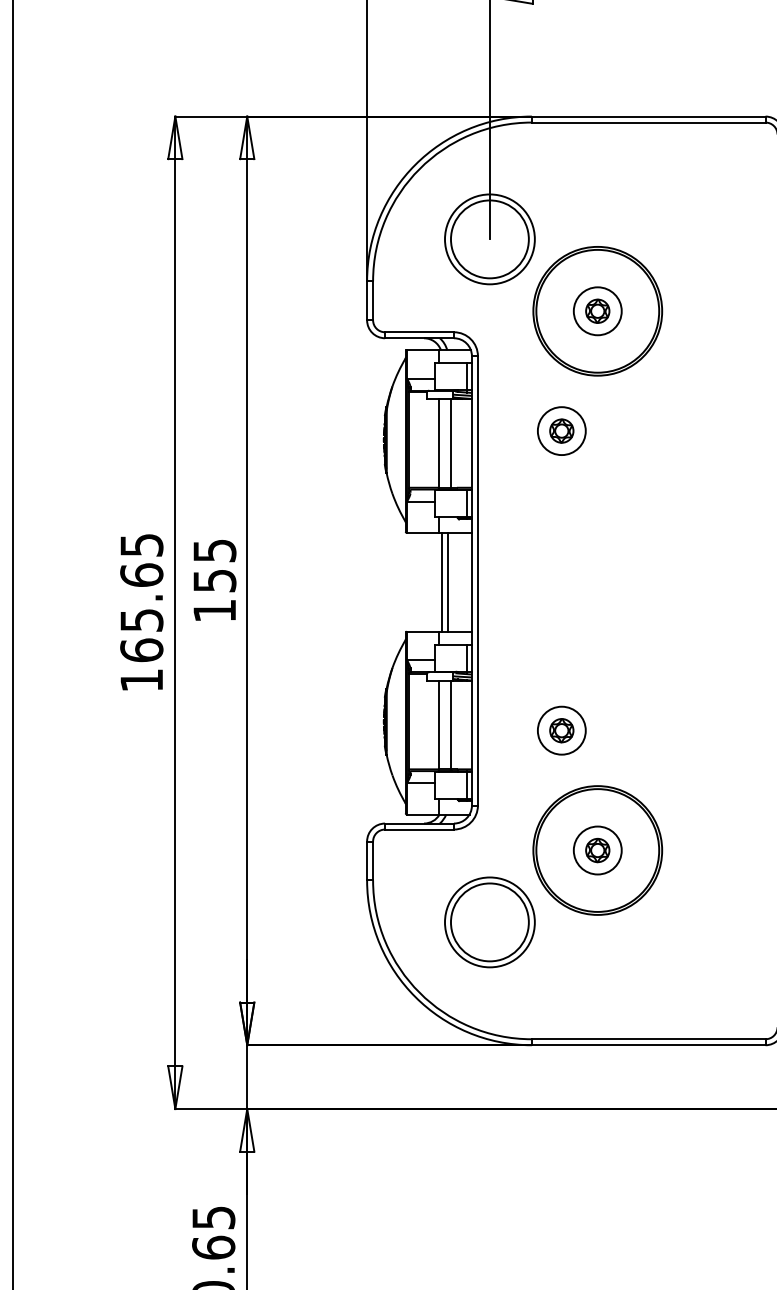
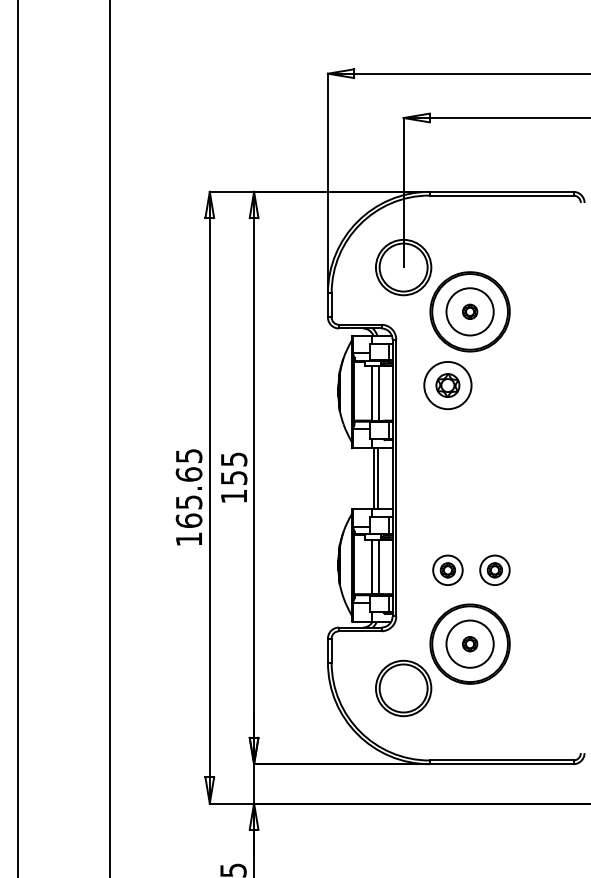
circle: (596, 310) -> (469, 311), size x1.6
part: (561, 430) -> (447, 385), size x1.6
part: (637, 729) -> (494, 569), added
circle: (596, 849) -> (469, 643), size x1.6

